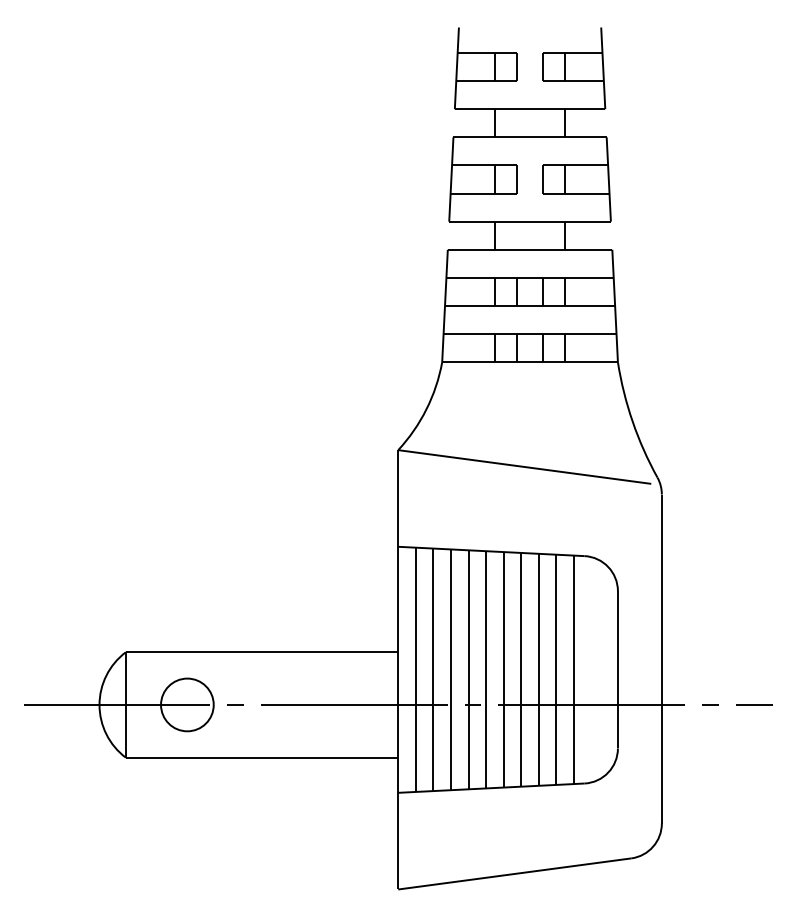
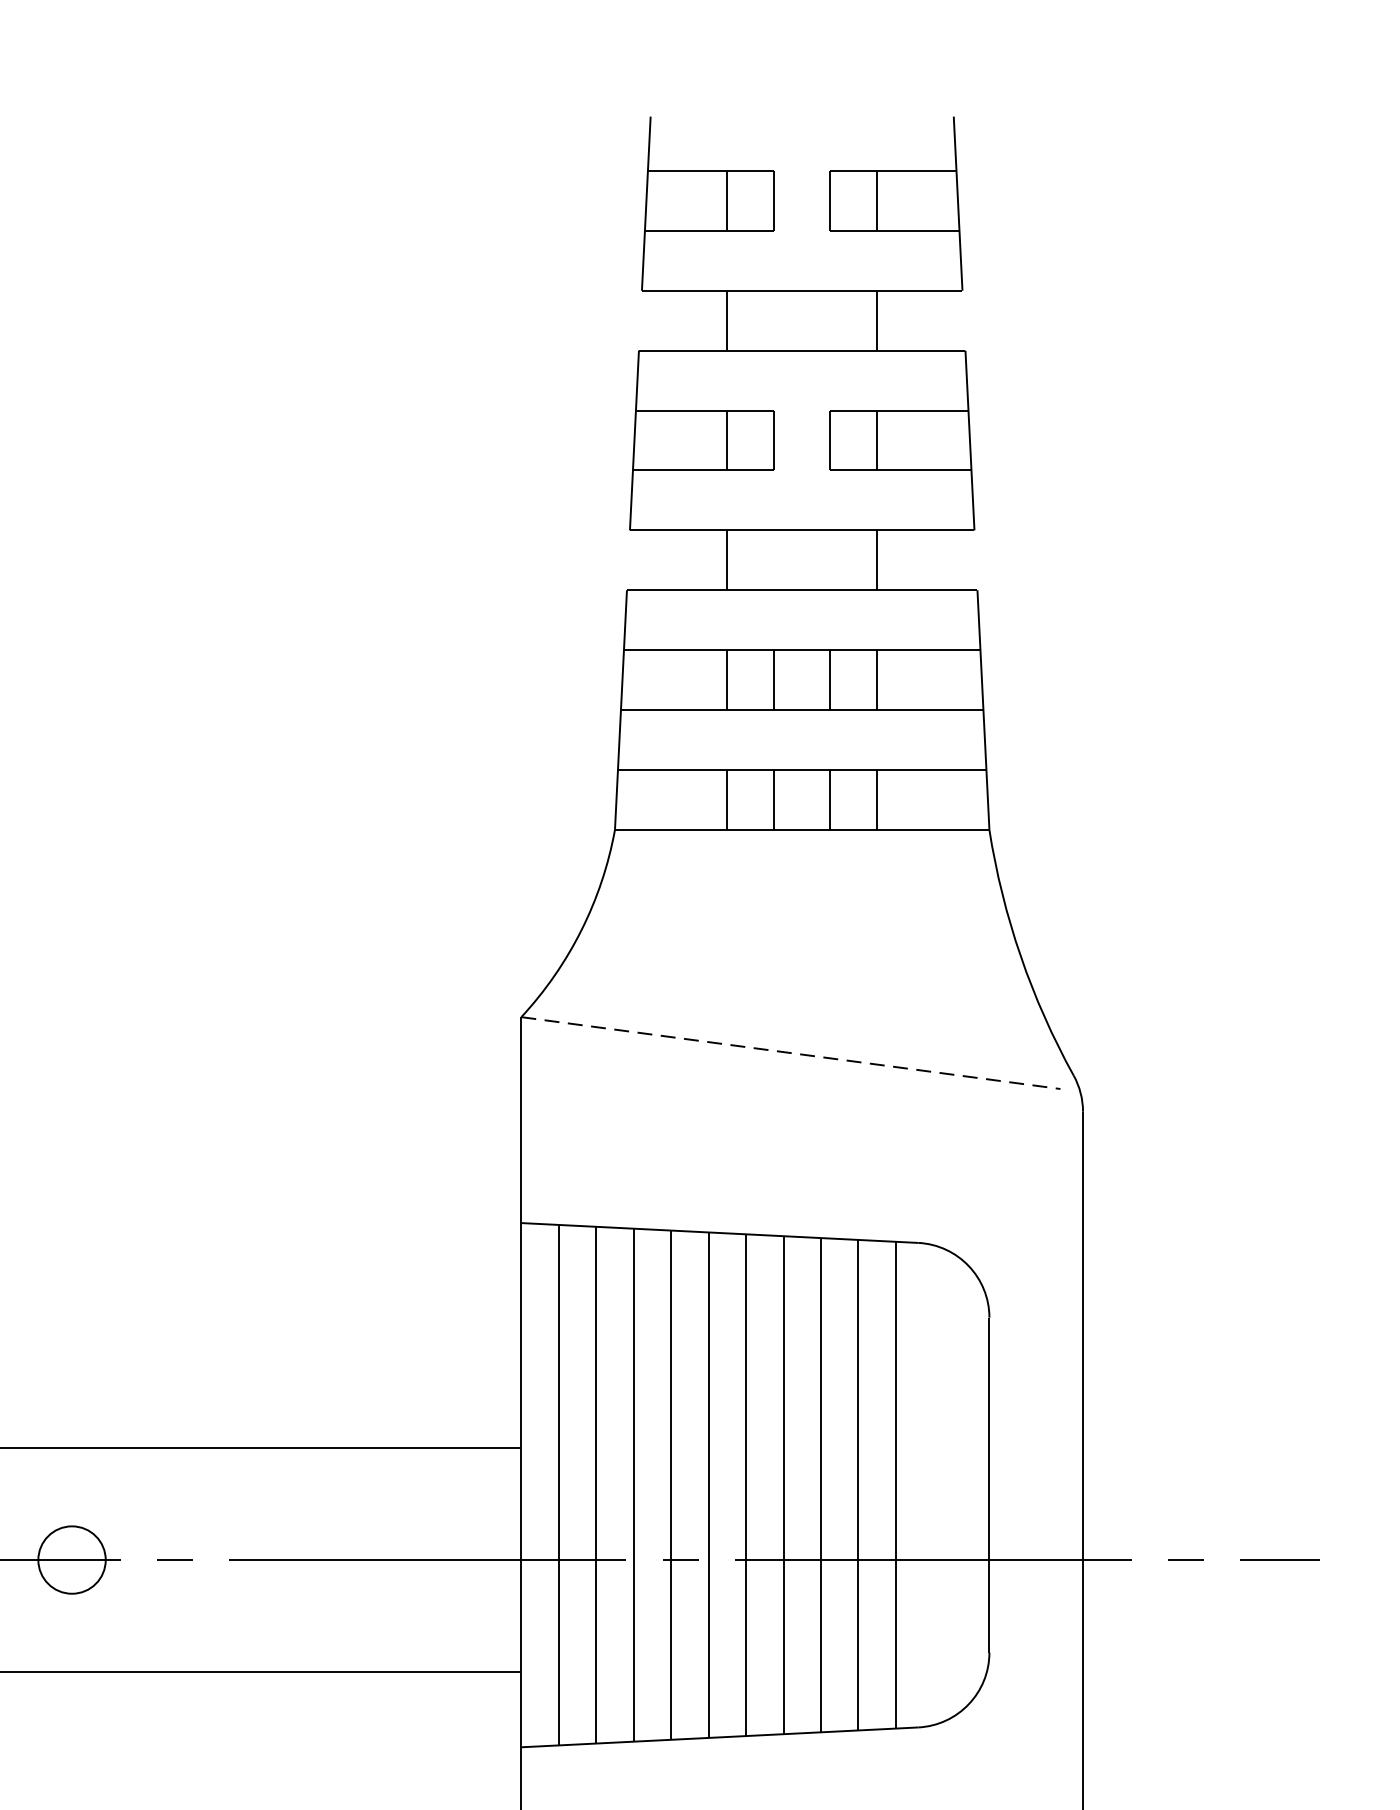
line: (524, 467) -> (790, 1054), solid -> dashed
circle: (187, 704) -> (72, 1559), size x0.6

